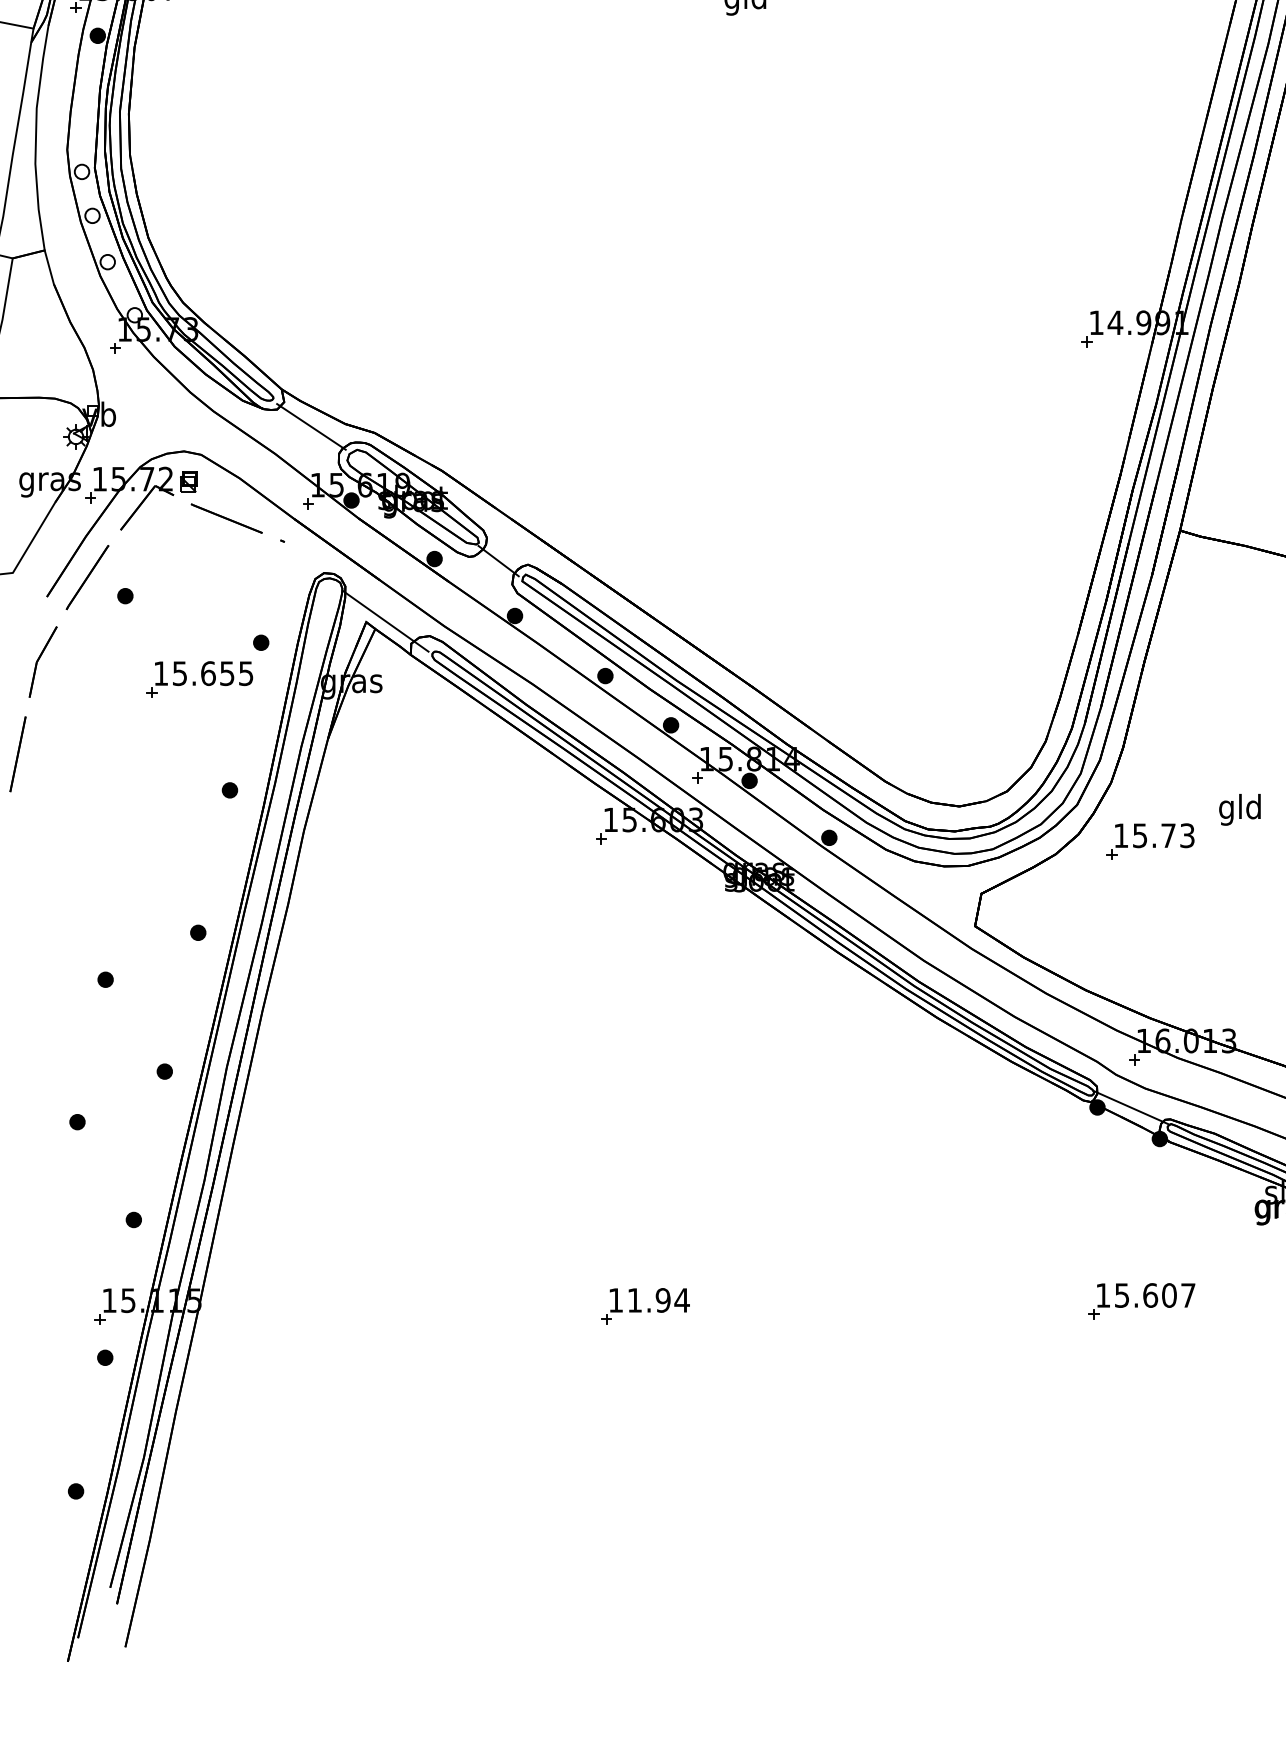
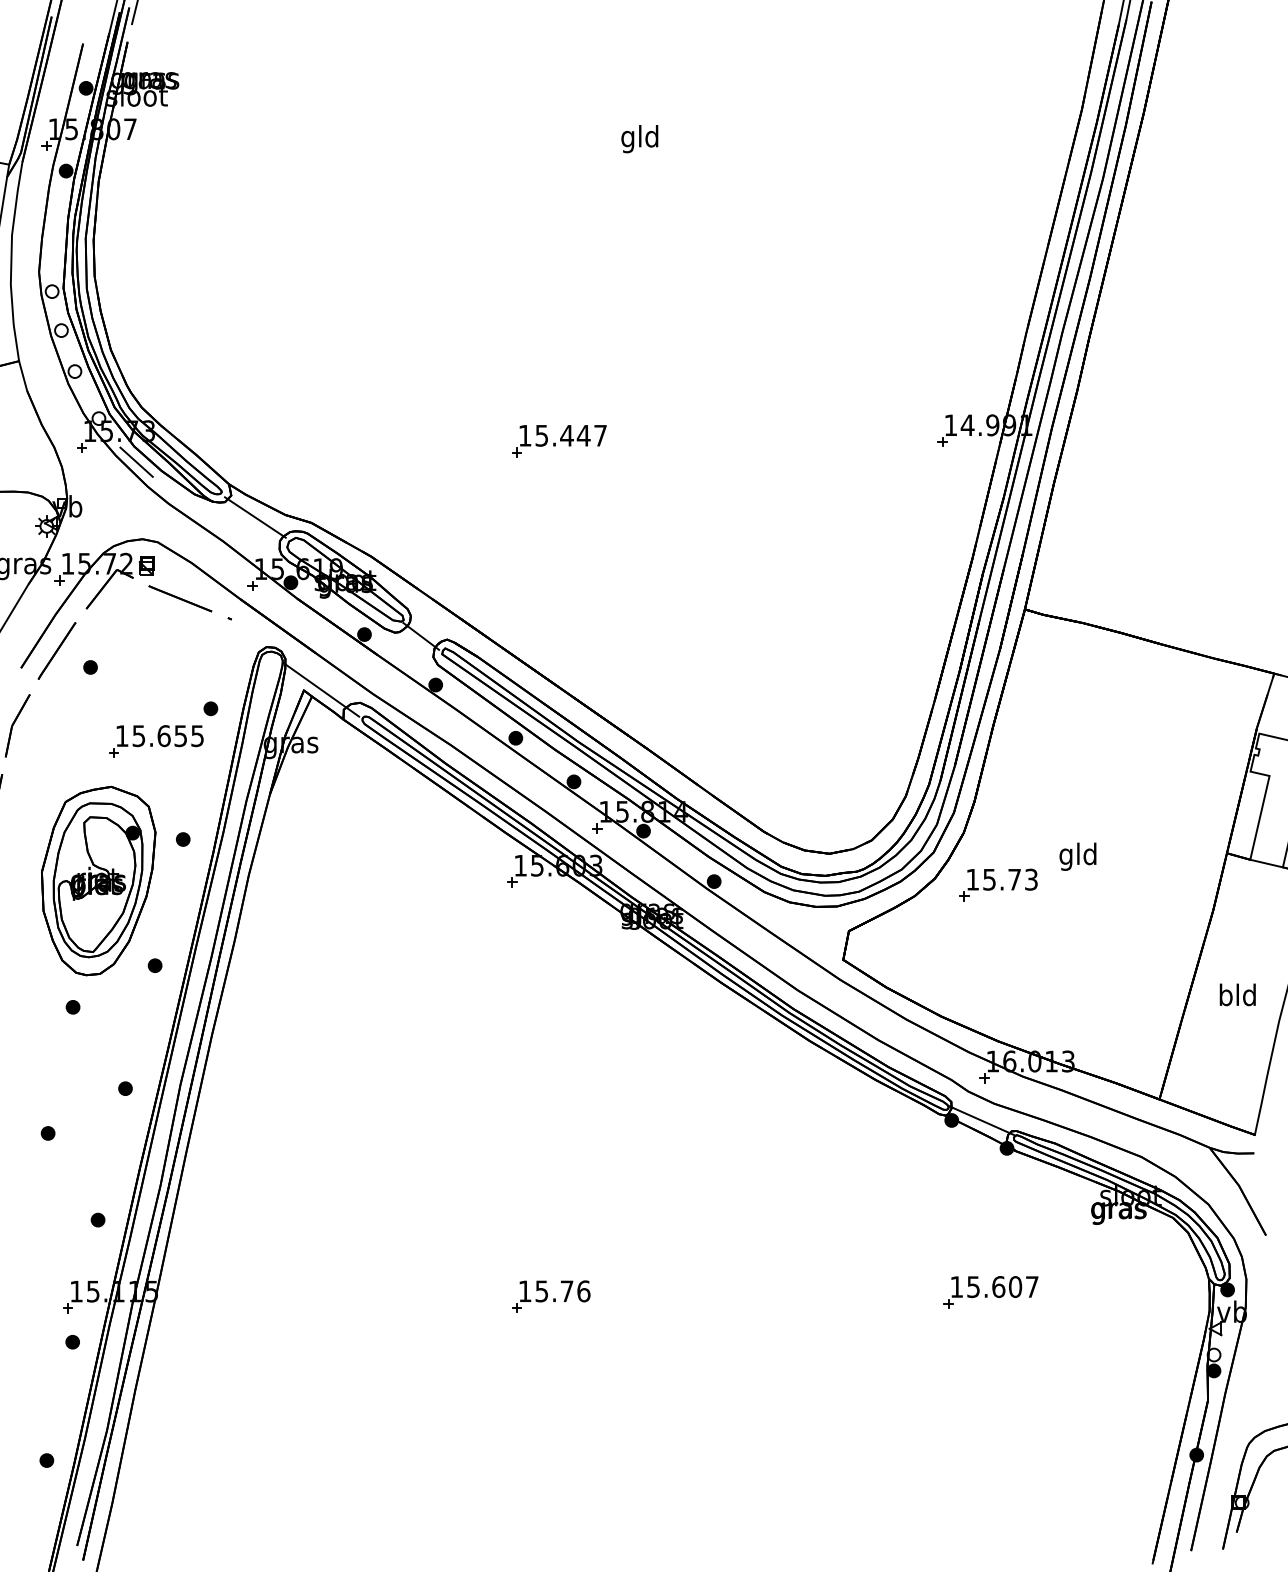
part: (654, 341) -> (559, 441), added
line: (177, 363) -> (136, 461), added
part: (134, 836) -> (98, 880), added
text: (658, 1300) -> (562, 1291), 11.94 -> 15.76

